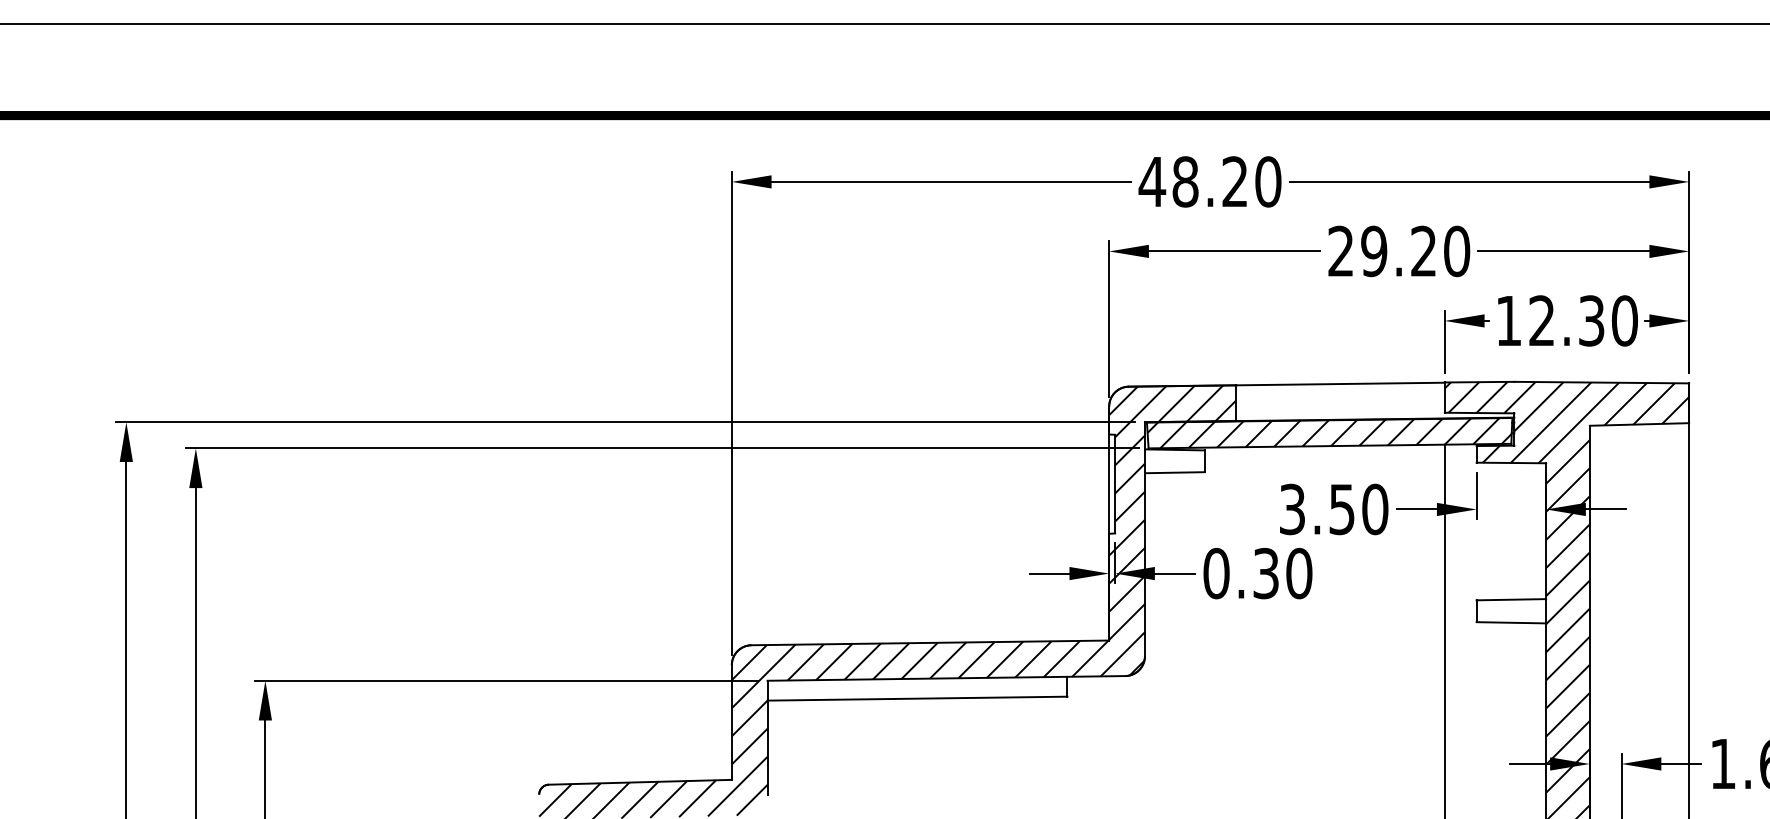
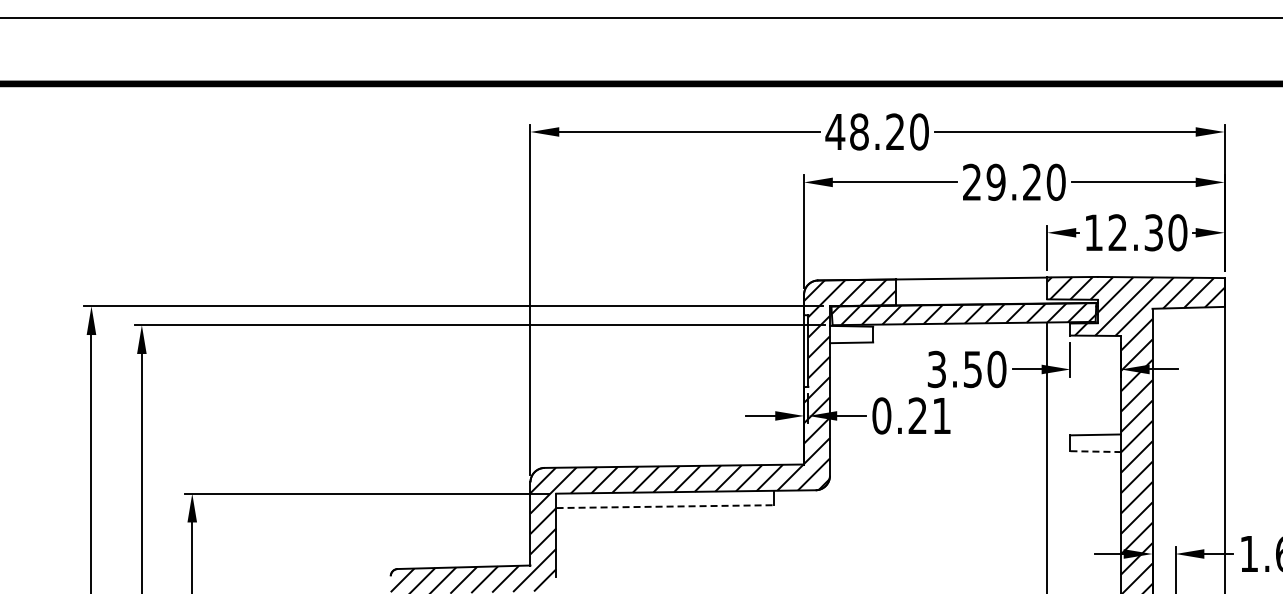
text: (1282, 572) -> (929, 415), 0.30 -> 0.21
line: (1512, 622) -> (1096, 451), solid -> dashed
line: (918, 698) -> (665, 506), solid -> dashed

